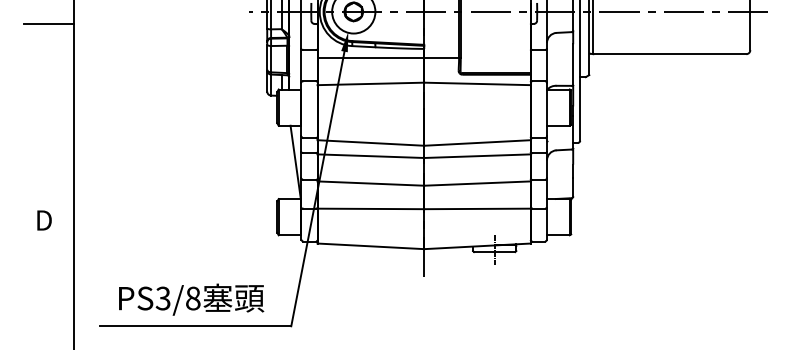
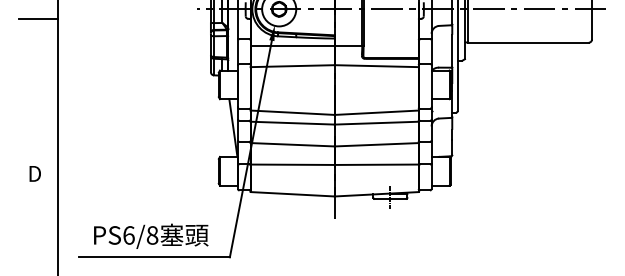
text: (162, 298) -> (128, 235), PS3/8 -> PS6/8

